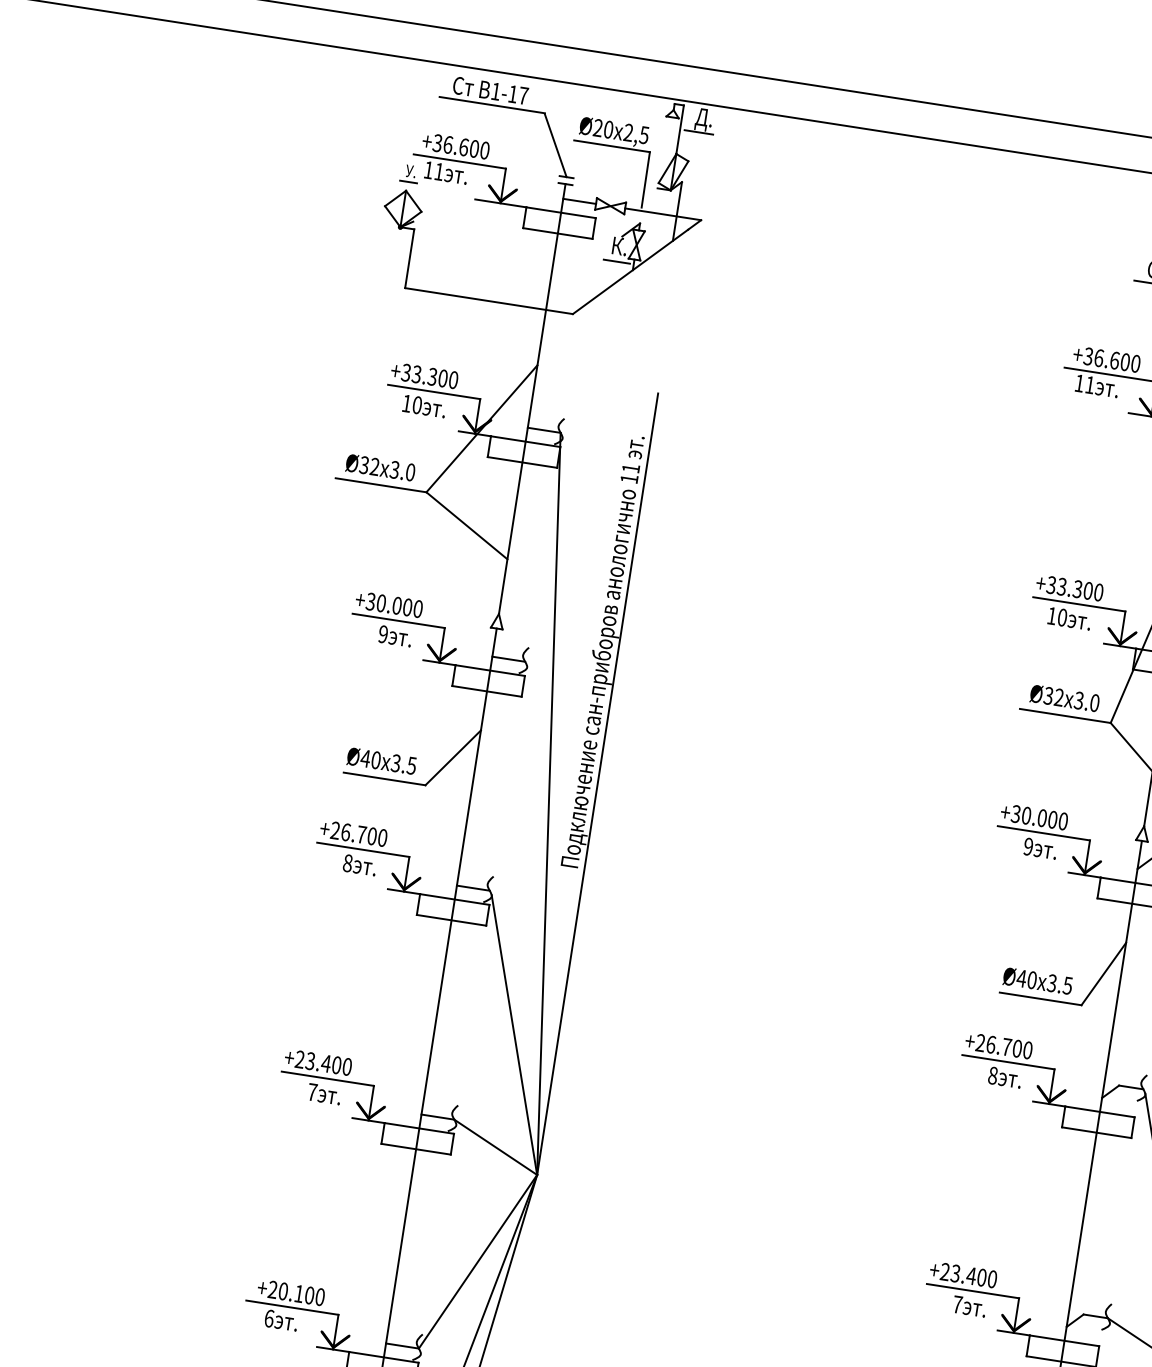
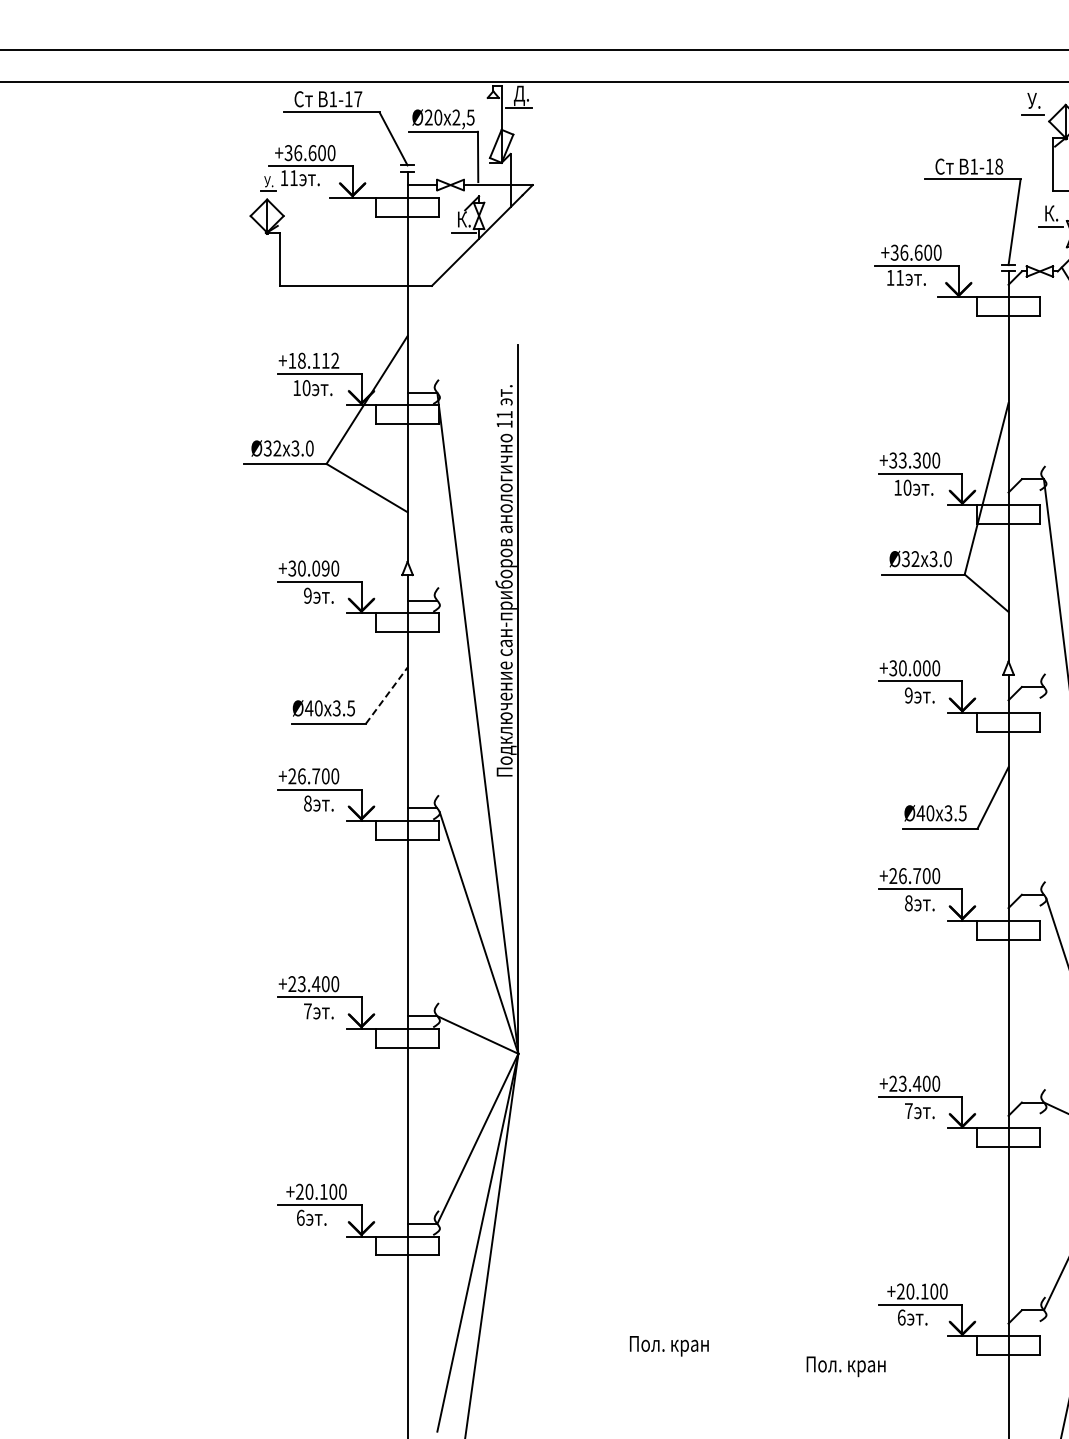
text: (429, 376) -> (313, 360), +33.300 -> +18.112
text: (407, 607) -> (325, 568), +30.000 -> +30.090
line: (452, 757) -> (386, 695), solid -> dashed

